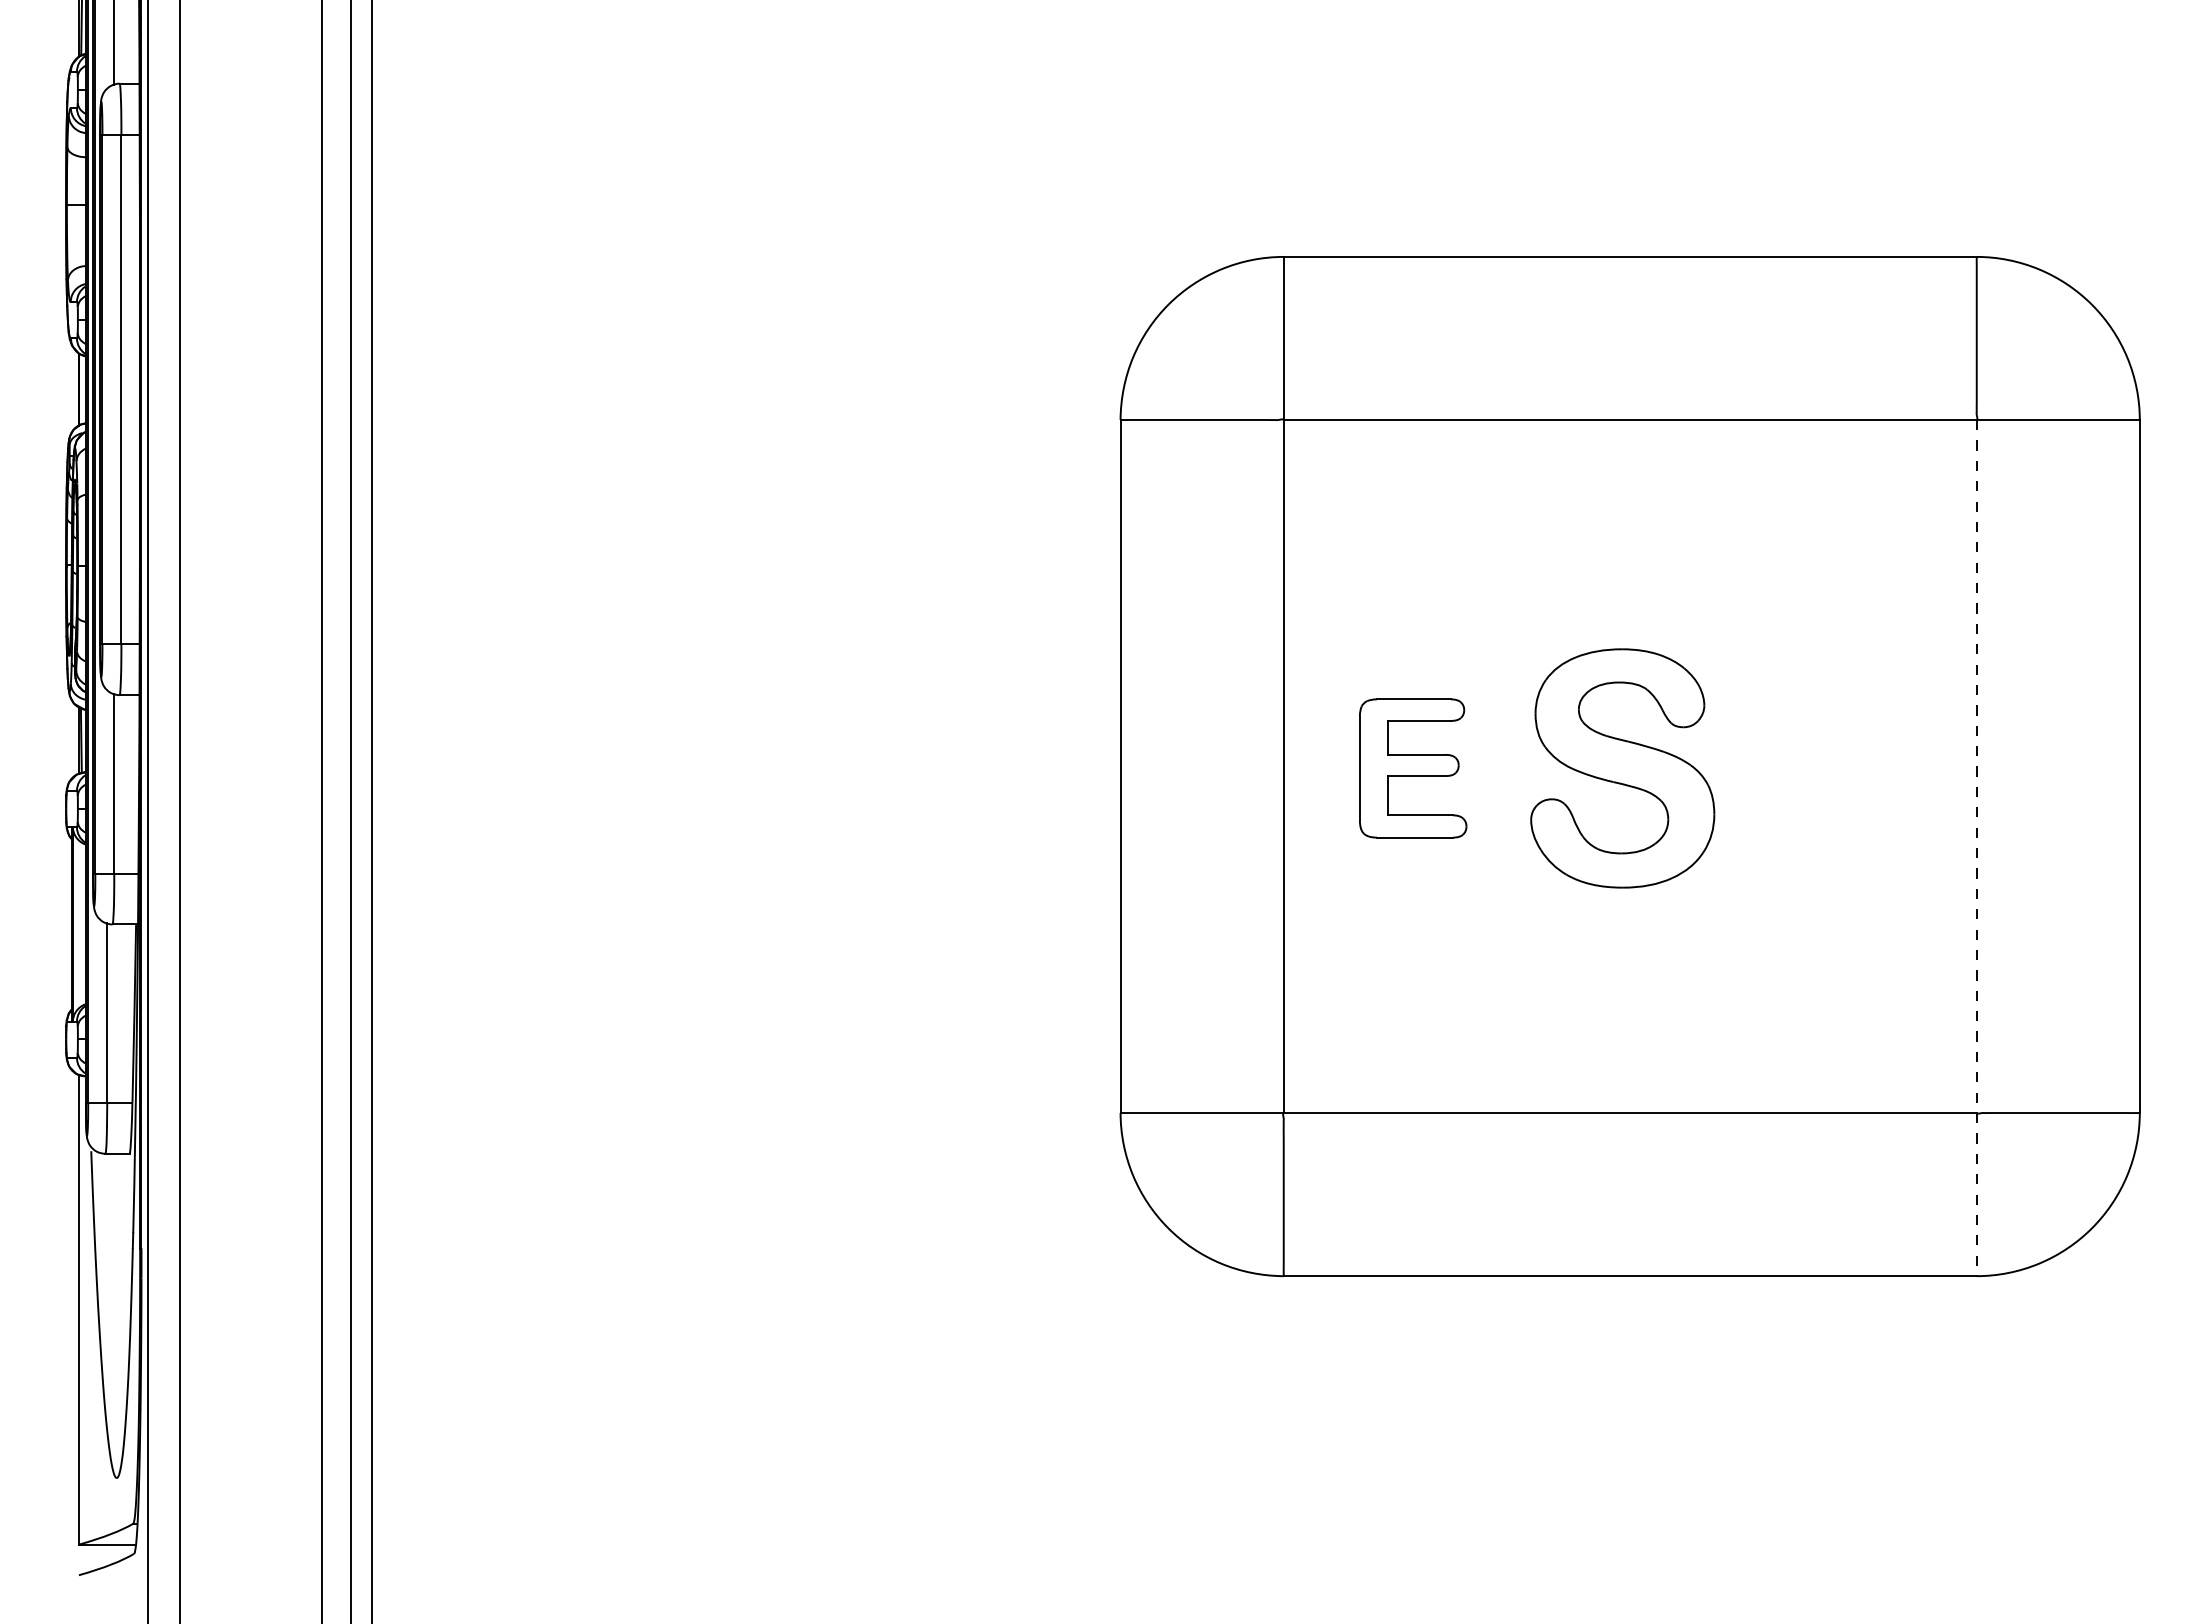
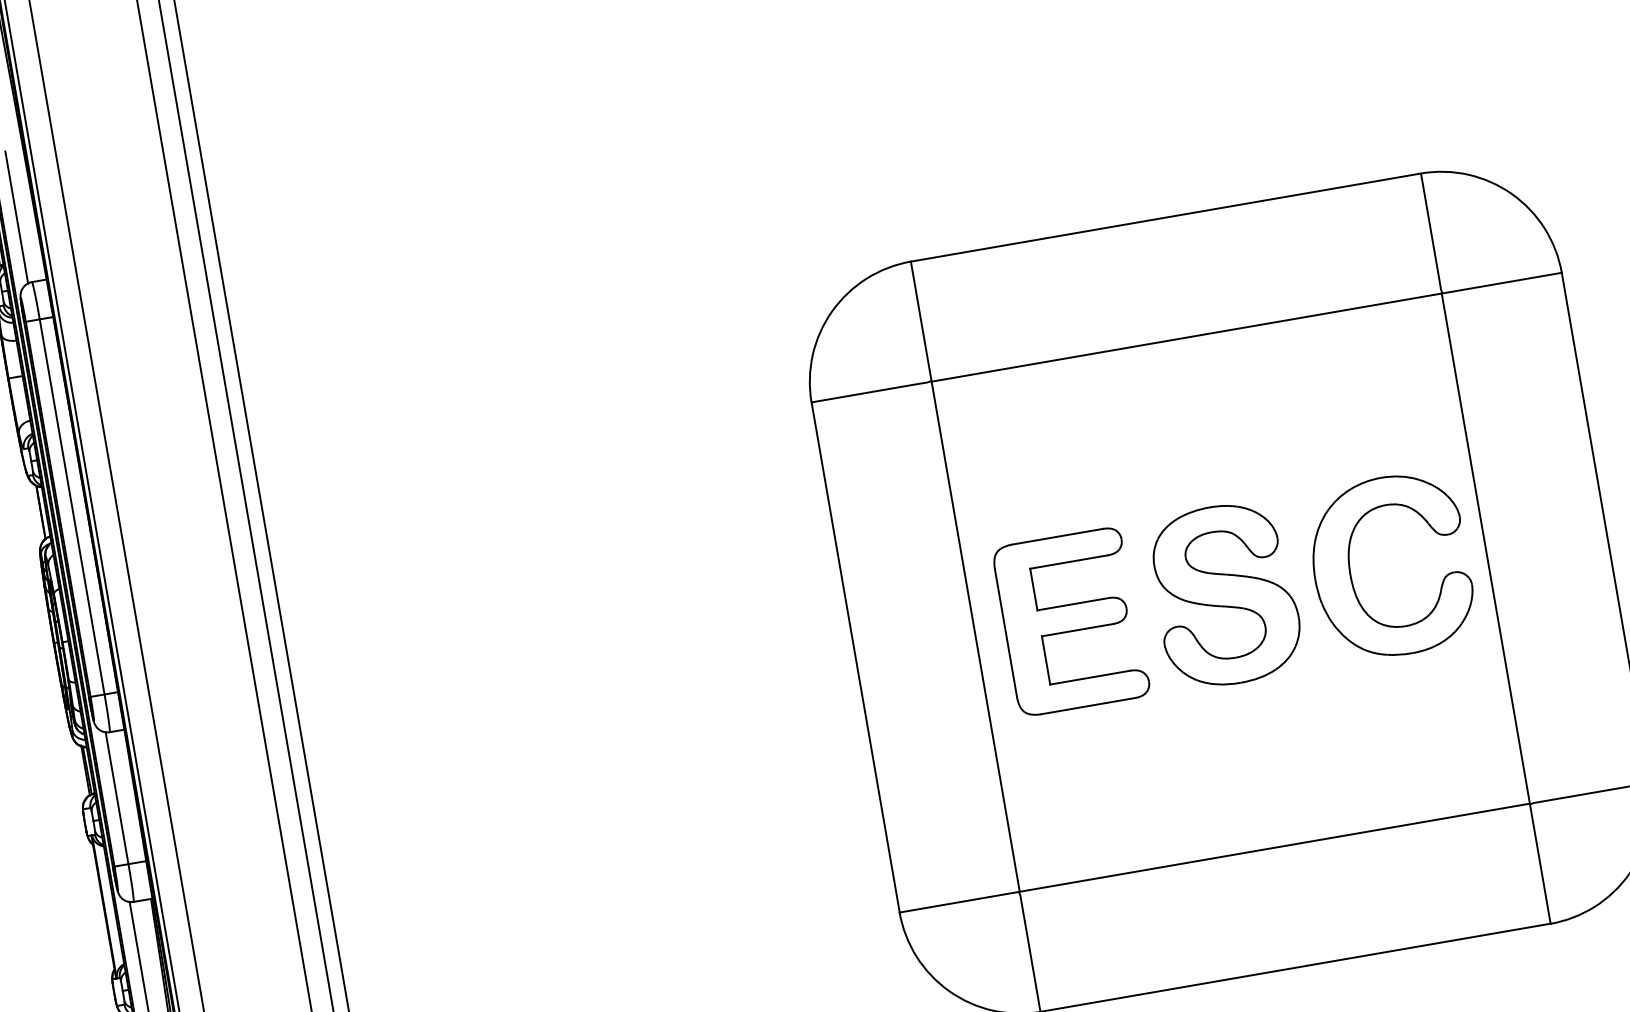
part: (1412, 768) -> (1070, 621), size x1.67
part: (1793, 768) -> (1351, 573), added
line: (1976, 848) -> (1496, 609), dashed -> solid

